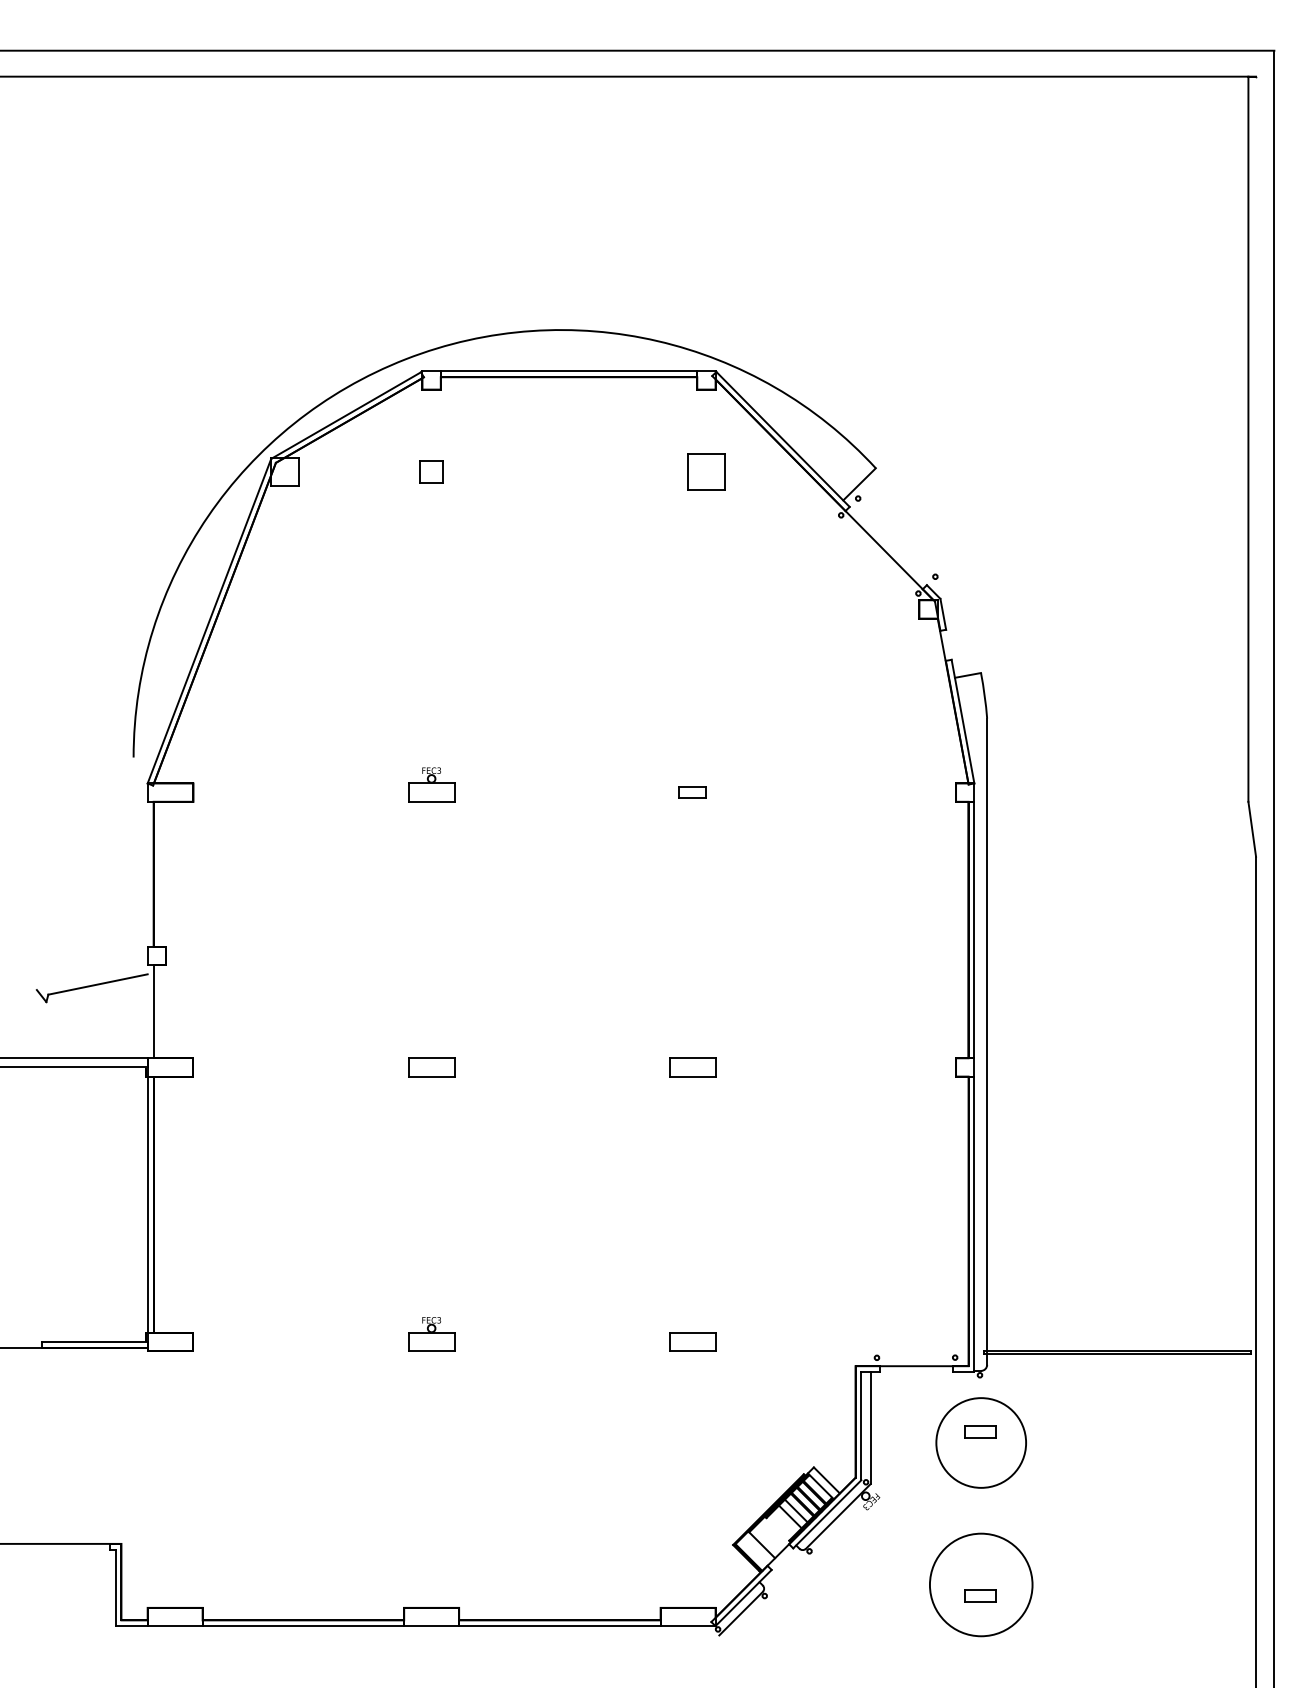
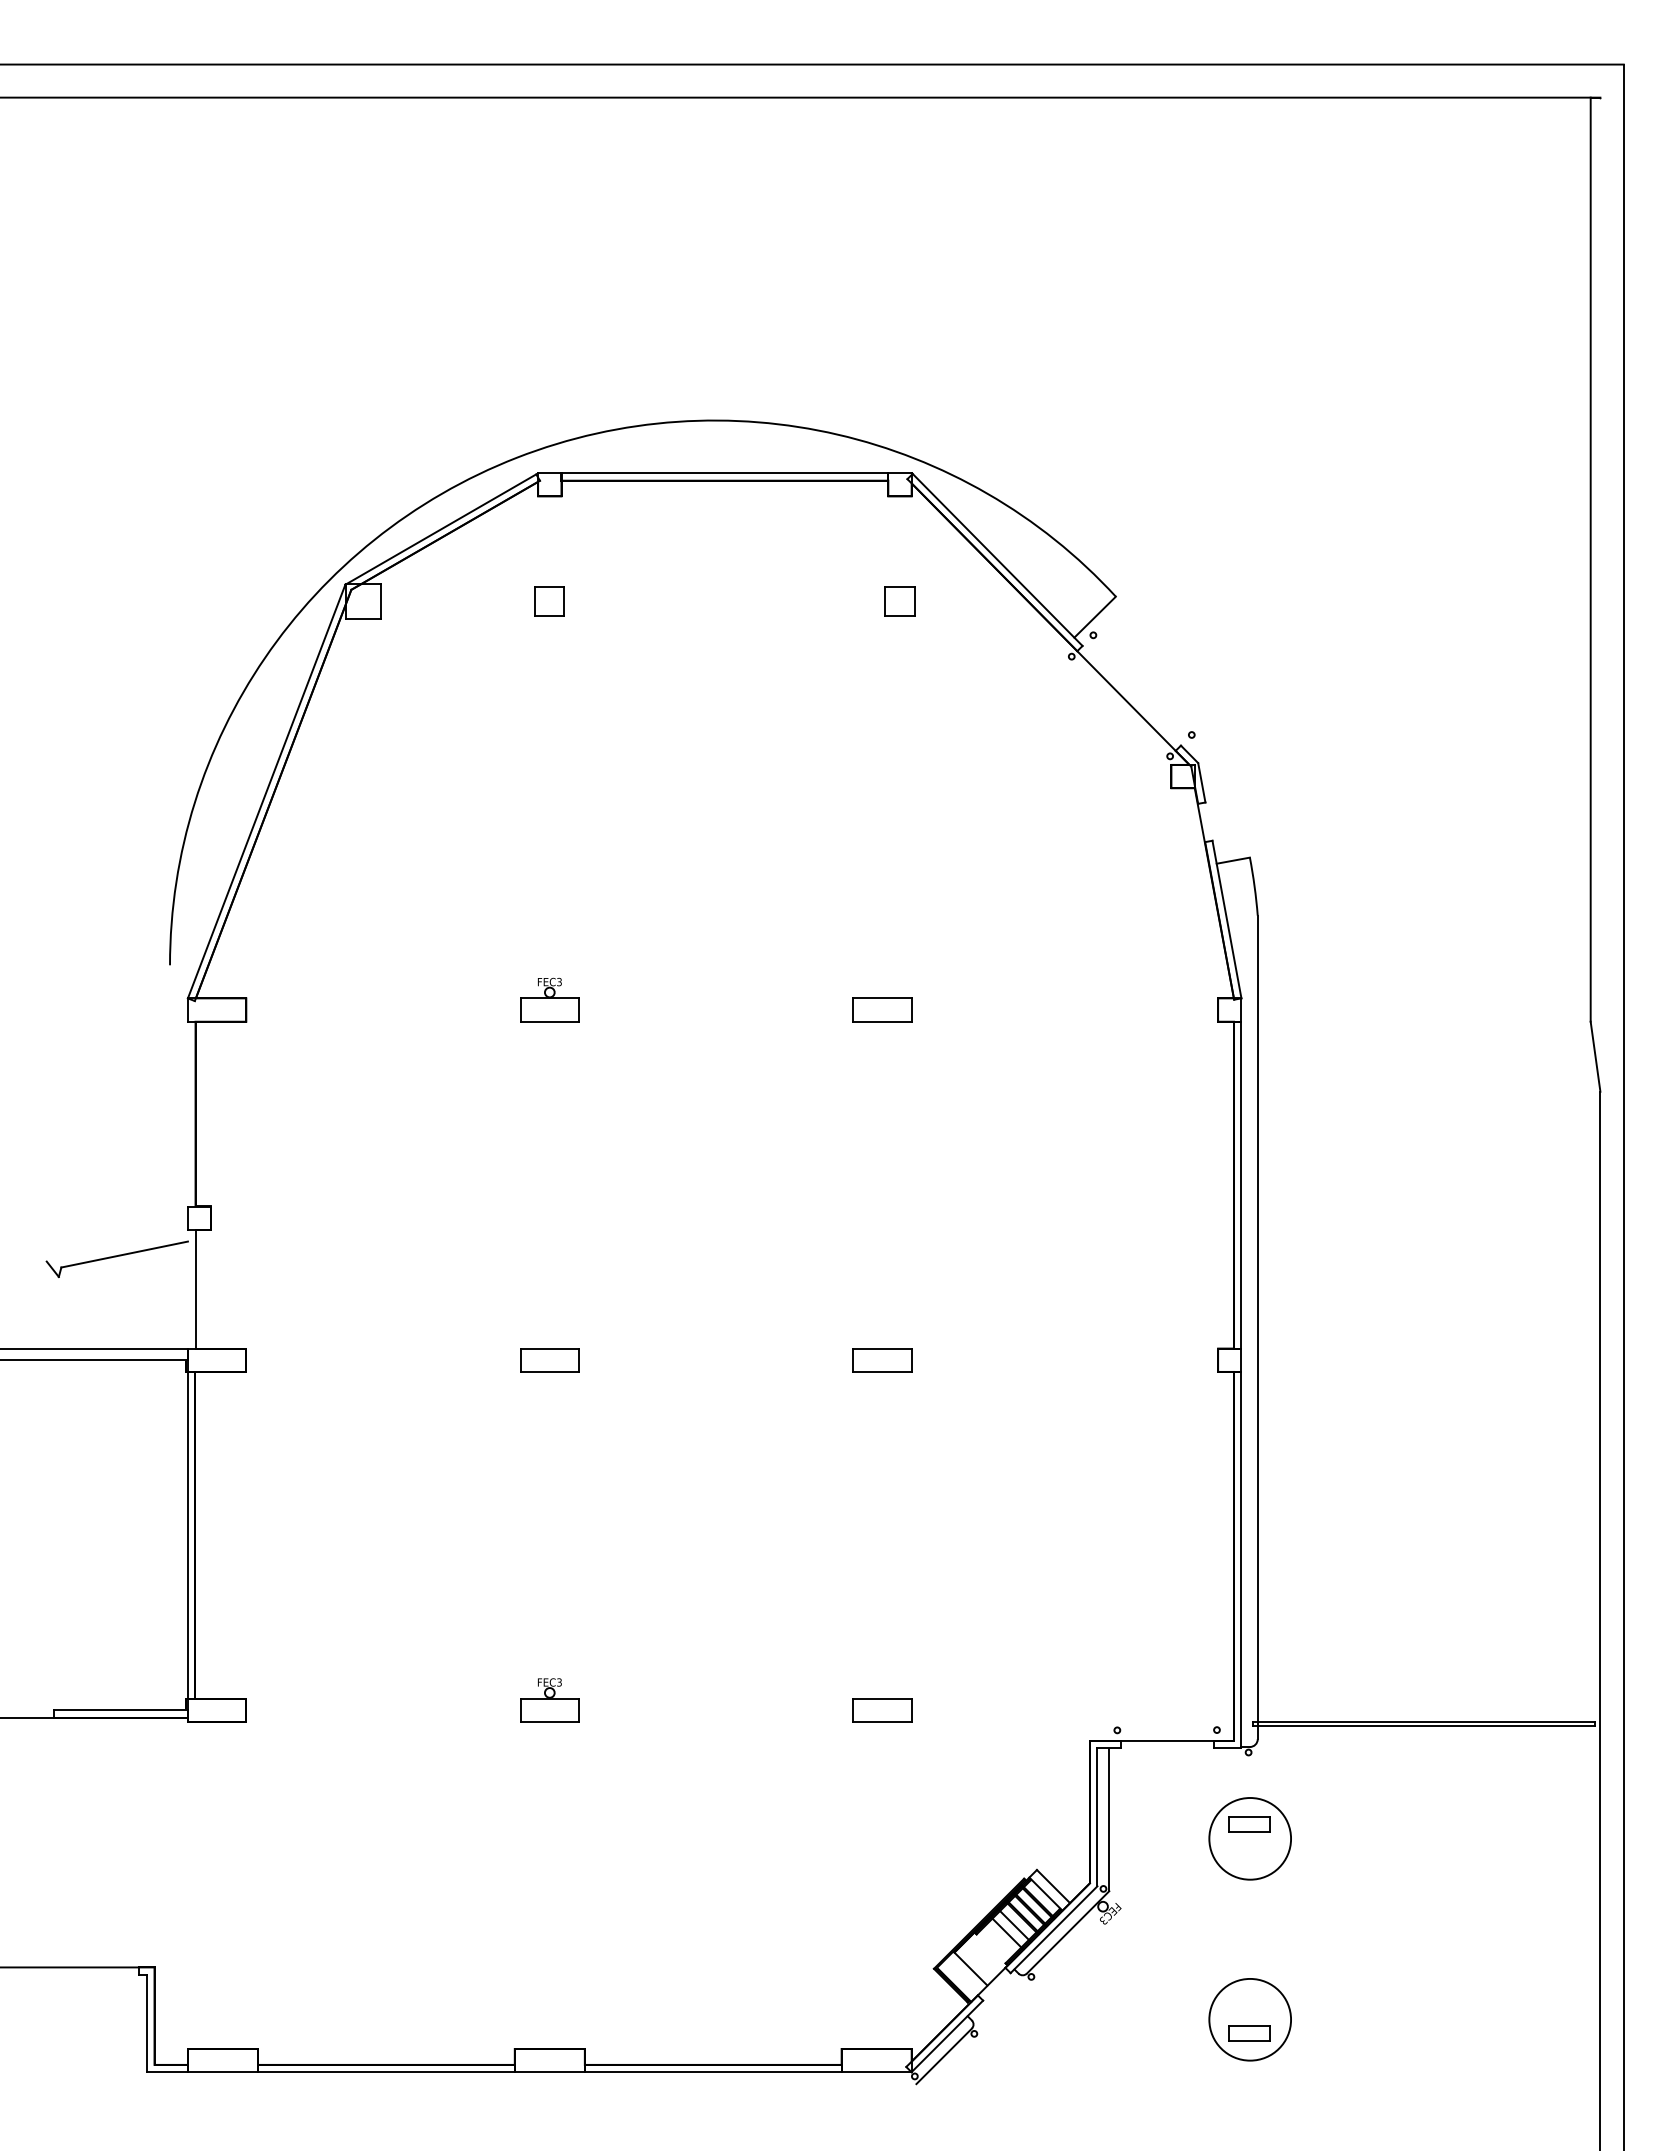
part: (706, 472) -> (899, 601), size x0.62
part: (692, 792) -> (882, 1009), size x1.67
circle: (981, 1442) -> (1250, 1838), size x0.71
circle: (981, 1584) -> (1250, 2019), size x0.62

